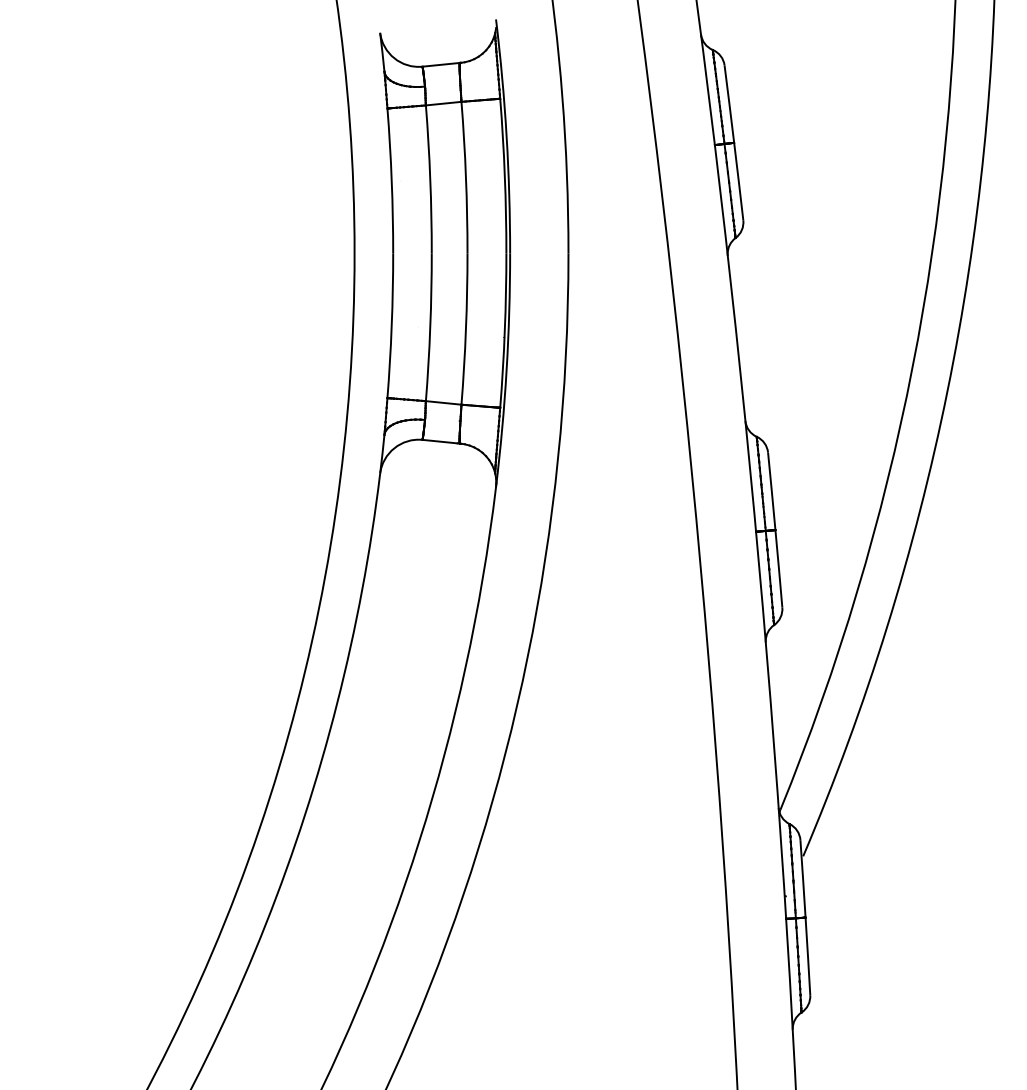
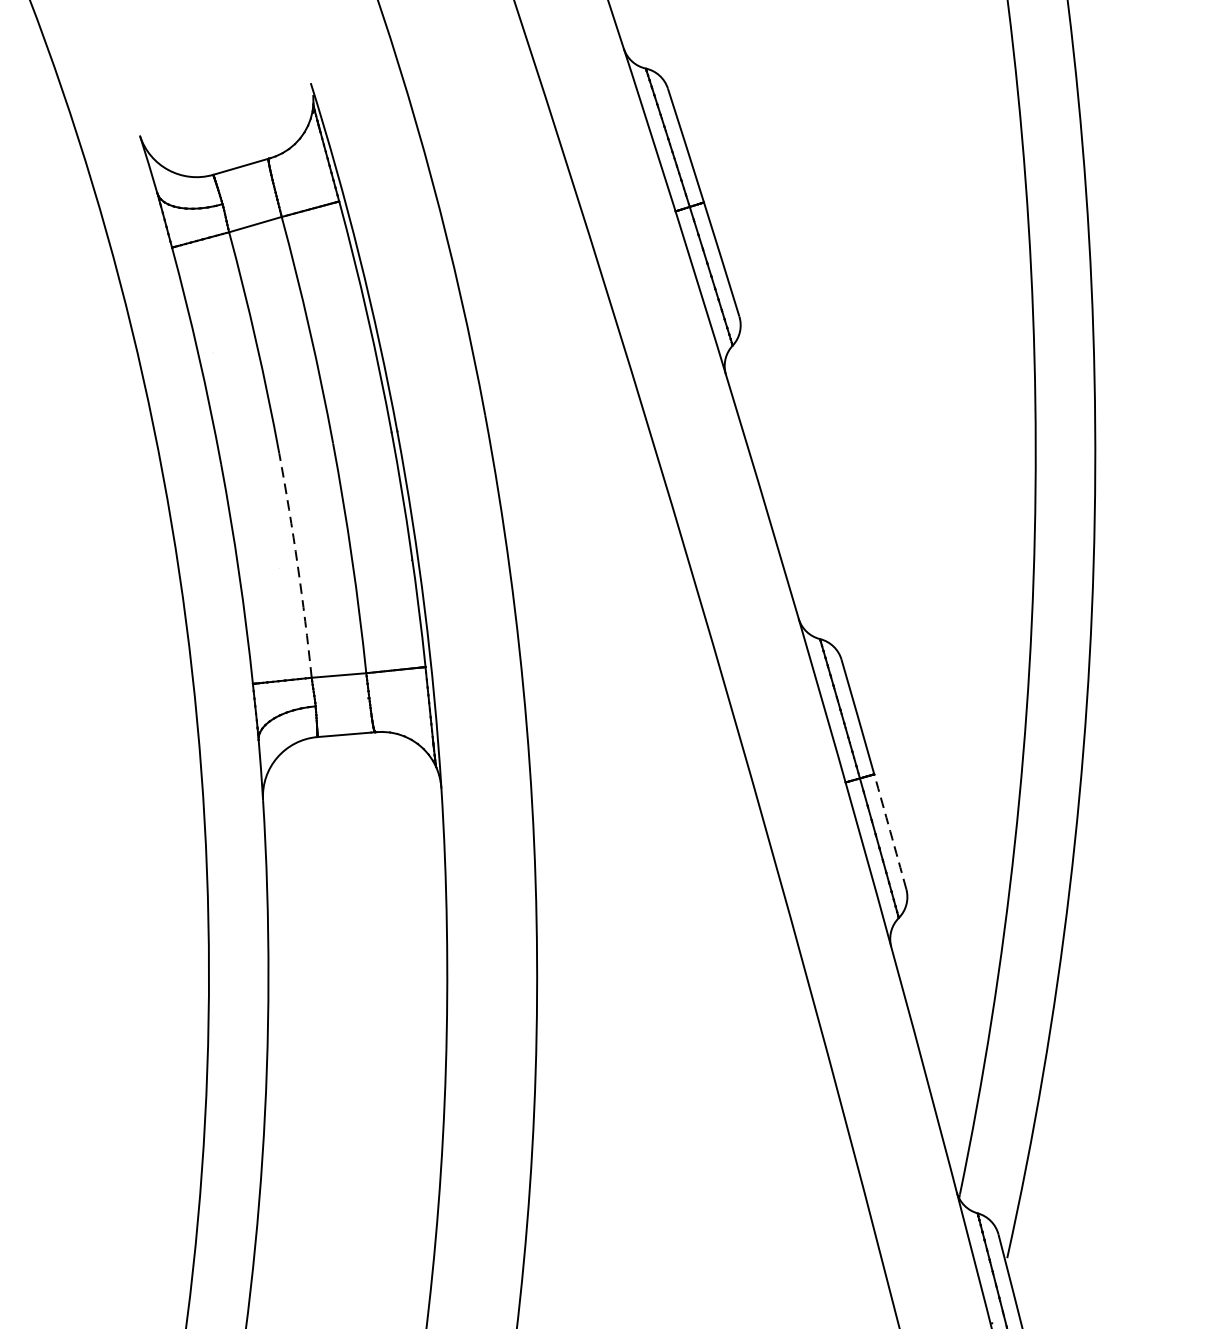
arc: (430, 327) -> (298, 565), solid -> dashed
arc: (778, 568) -> (889, 831), solid -> dashed

